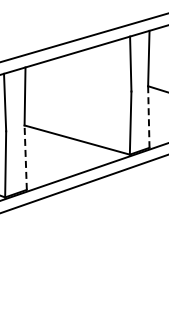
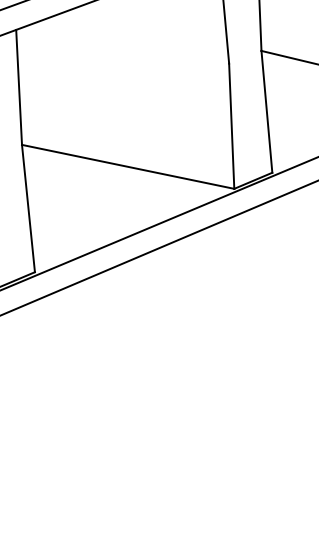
line: (148, 117) -> (266, 112), dashed -> solid
line: (25, 157) -> (28, 208), dashed -> solid

